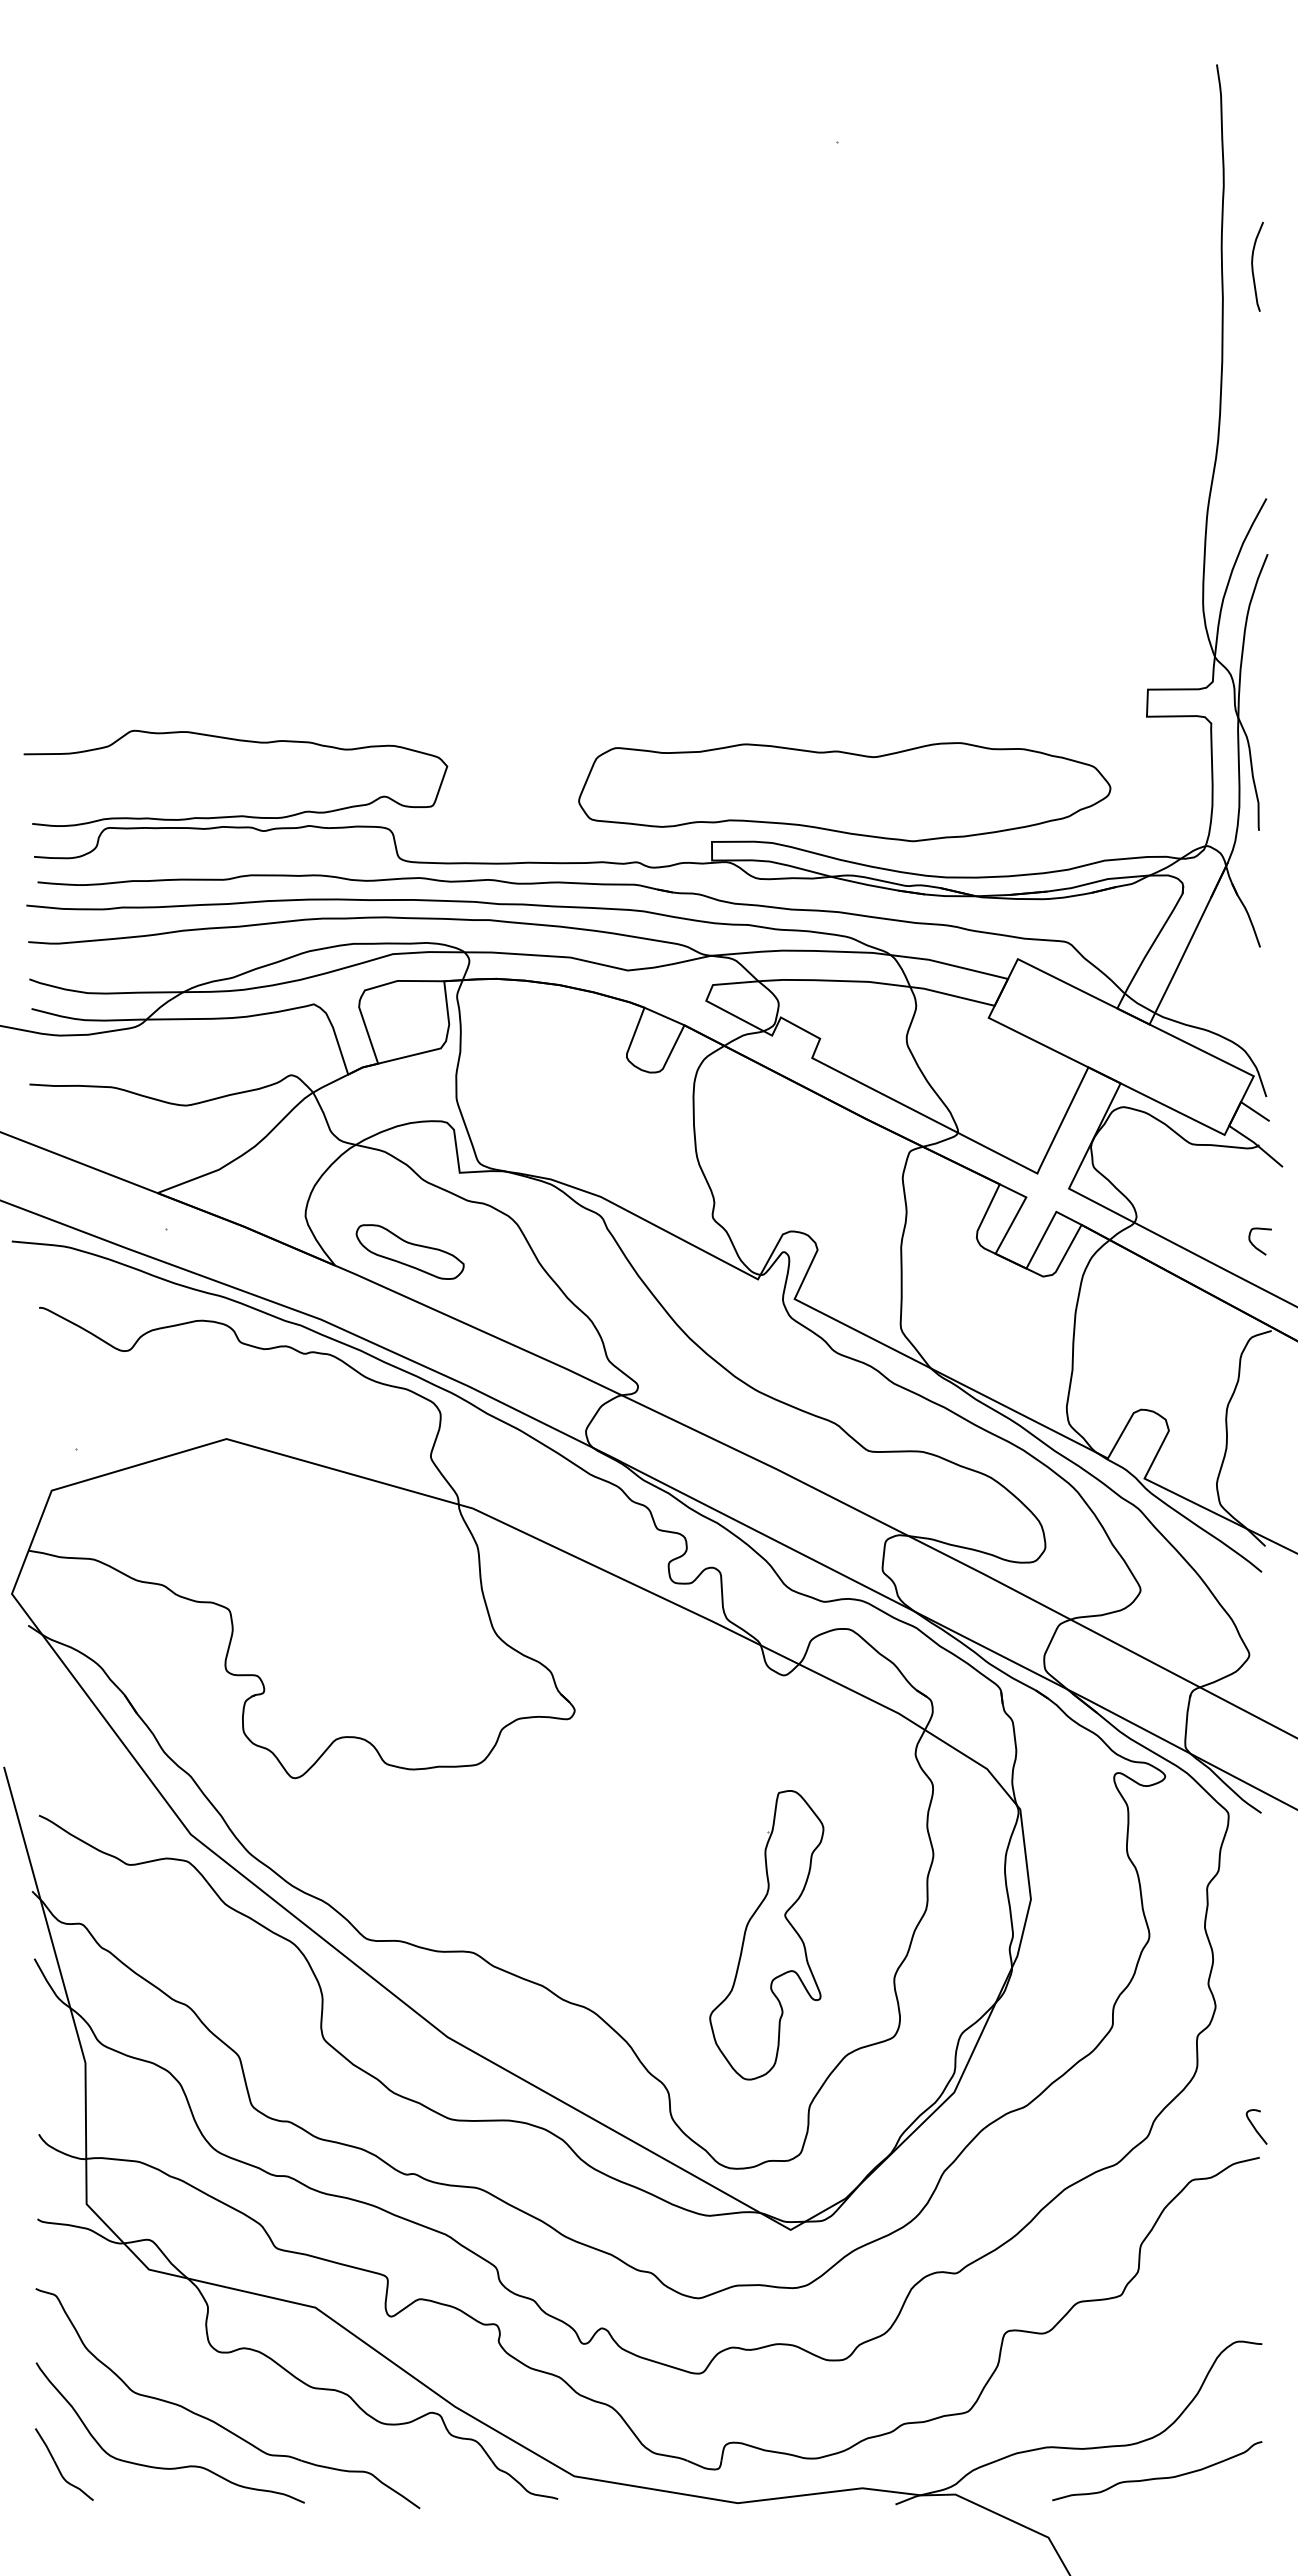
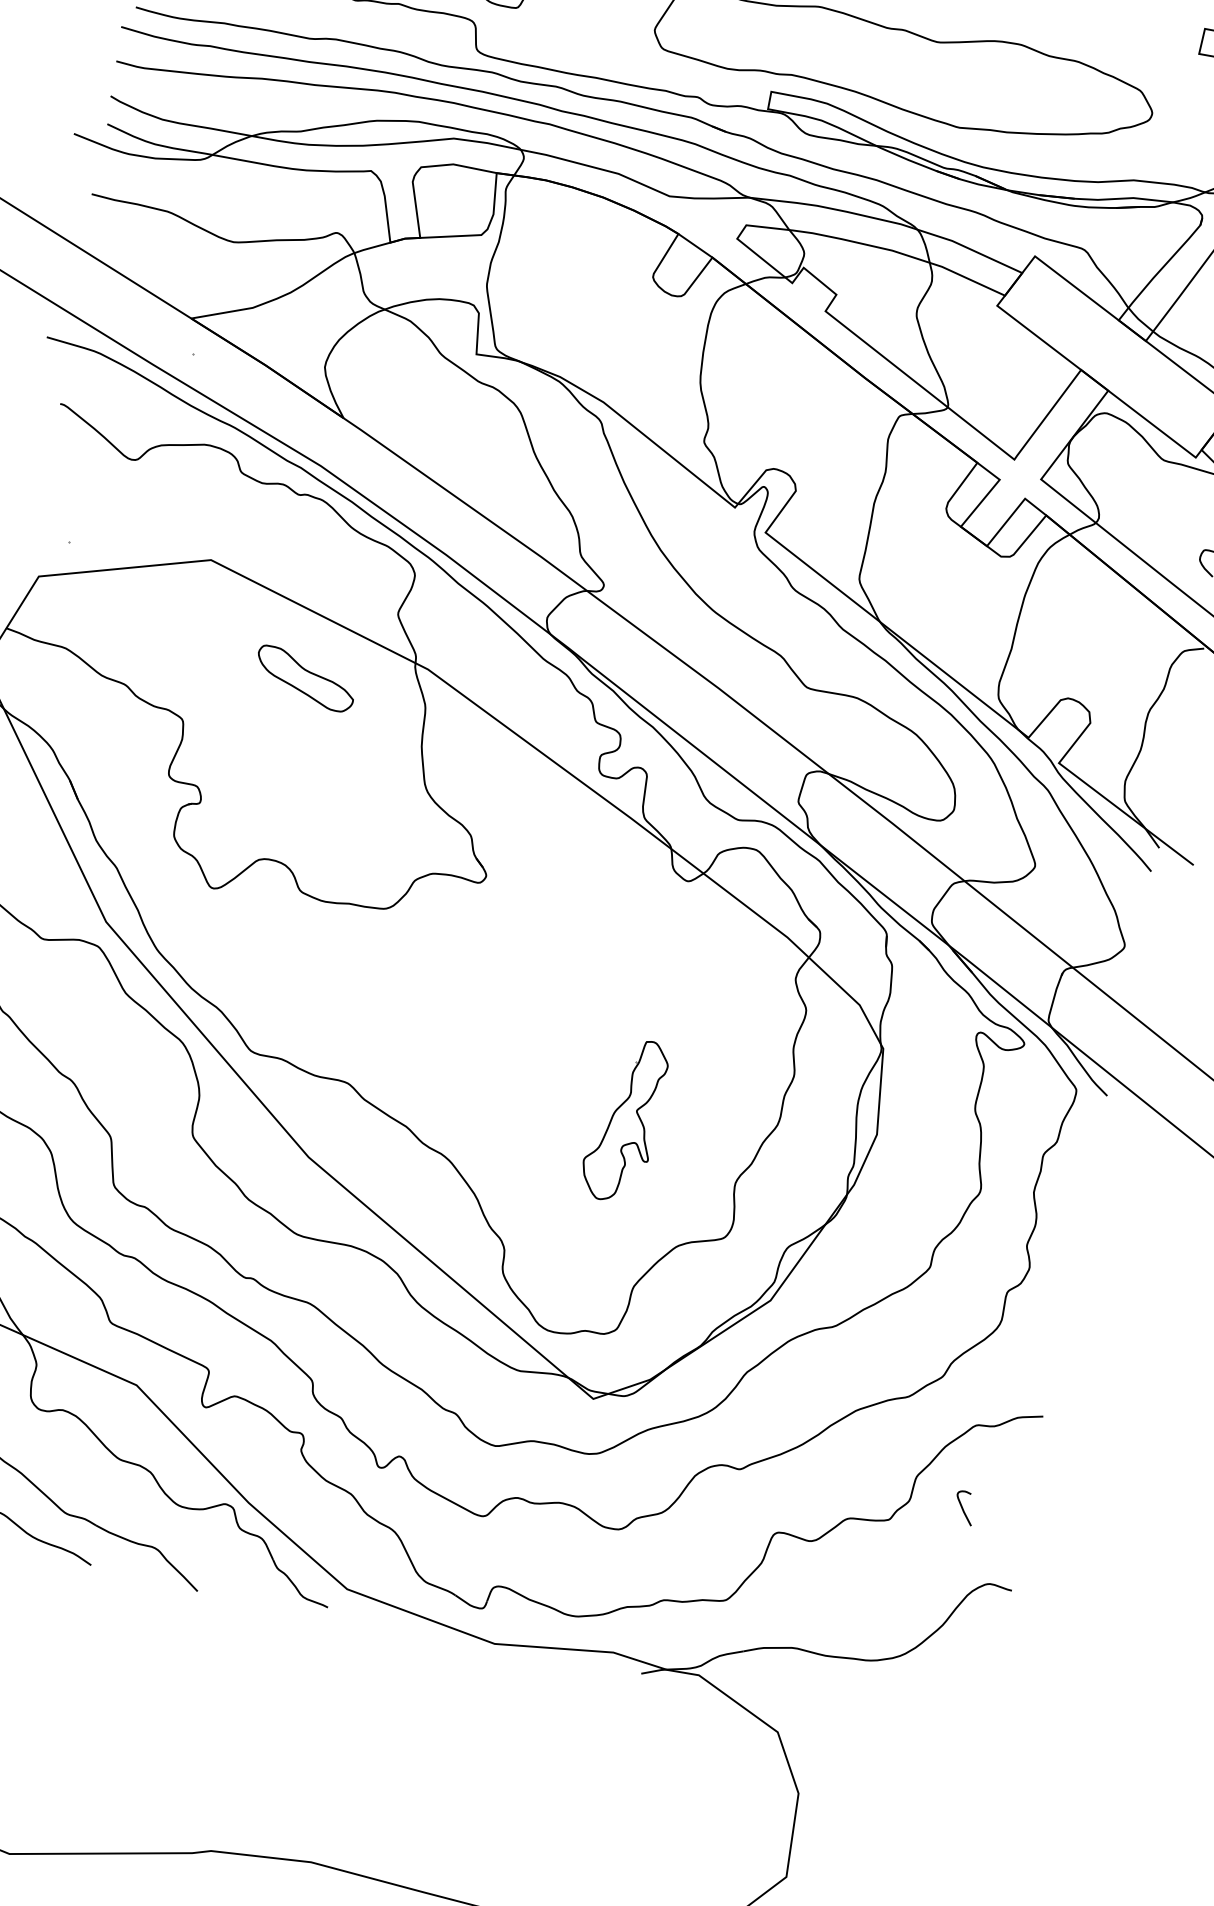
part: (409, 1251) -> (304, 678), moved
part: (766, 1935) -> (624, 1120), size x0.6
curve: (1255, 2127) -> (963, 1508), moved
part: (1157, 2471) -> (891, 1690), removed

